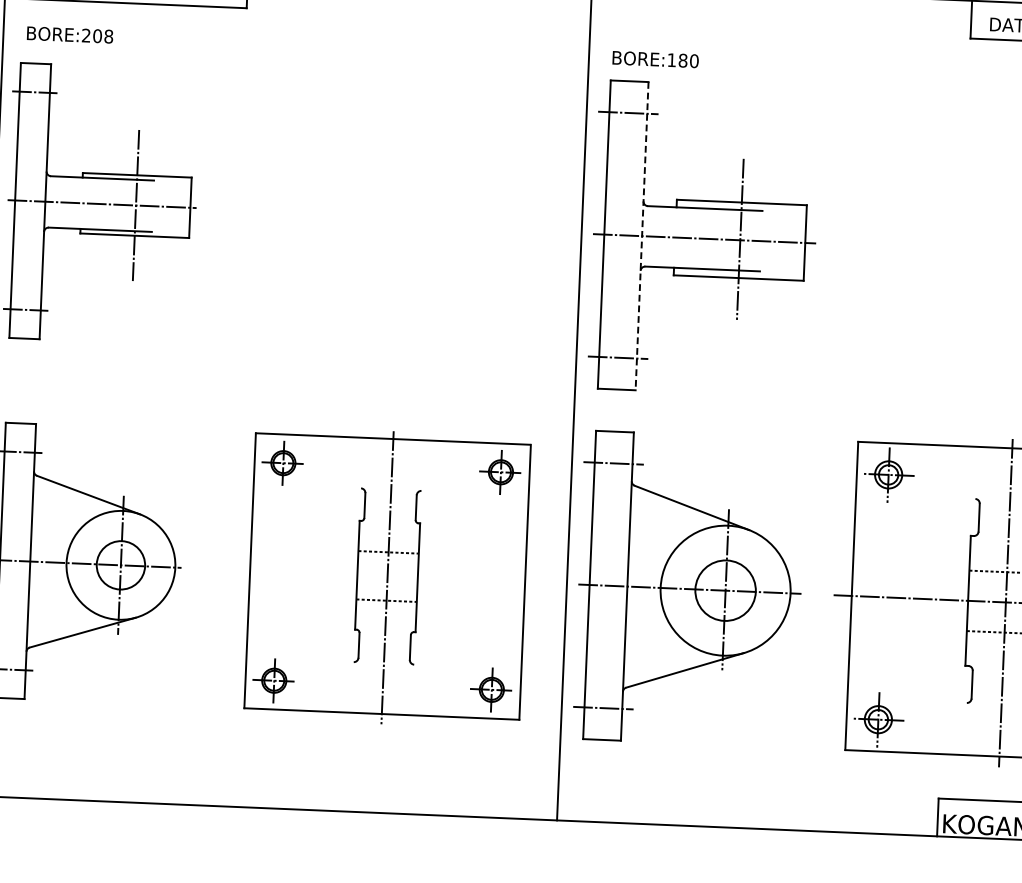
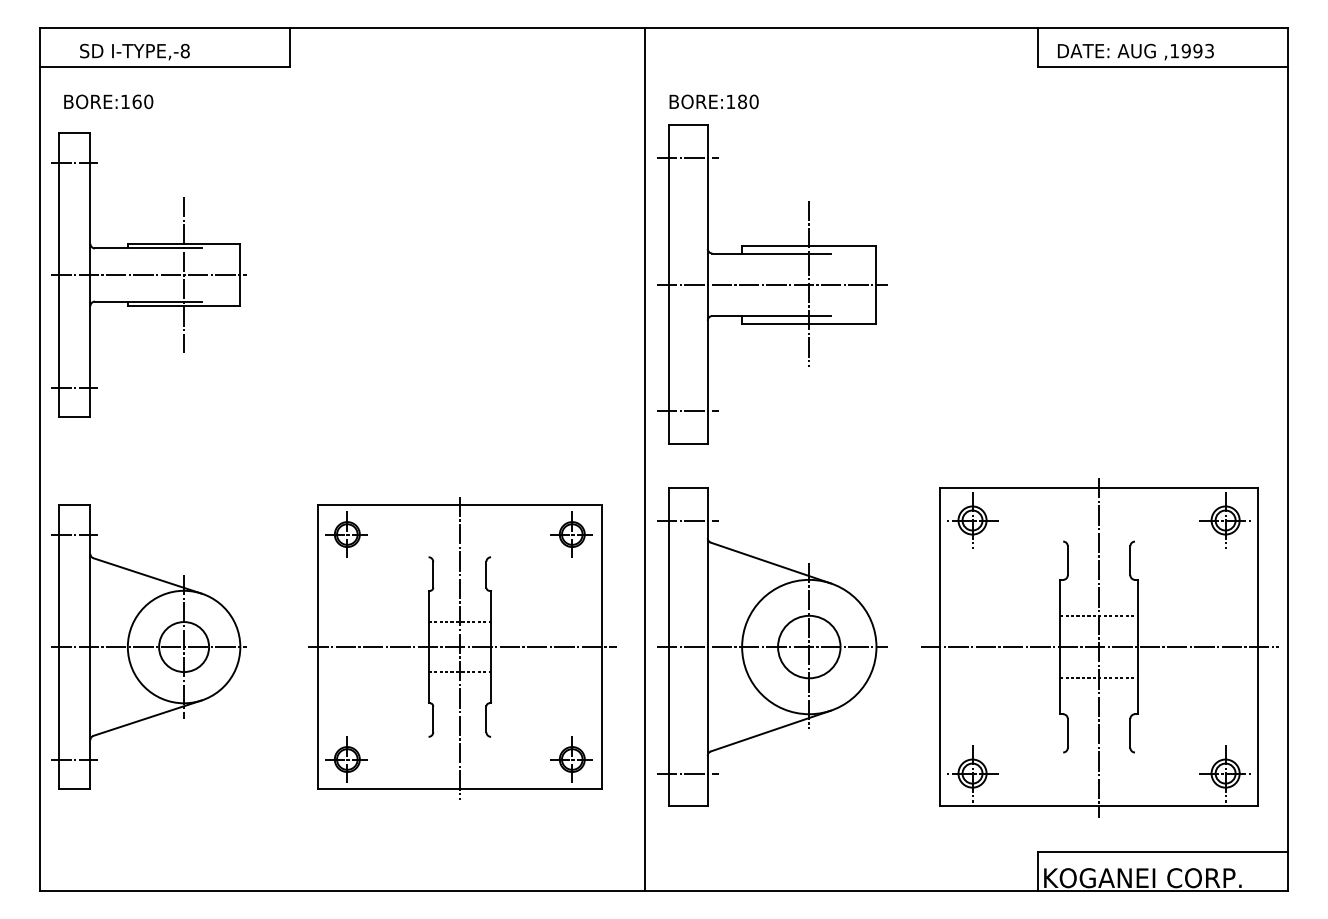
text: (97, 35) -> (137, 101), BORE:208 -> BORE:160
line: (641, 236) -> (707, 285), dashed -> solid
line: (390, 577) -> (462, 647), added

